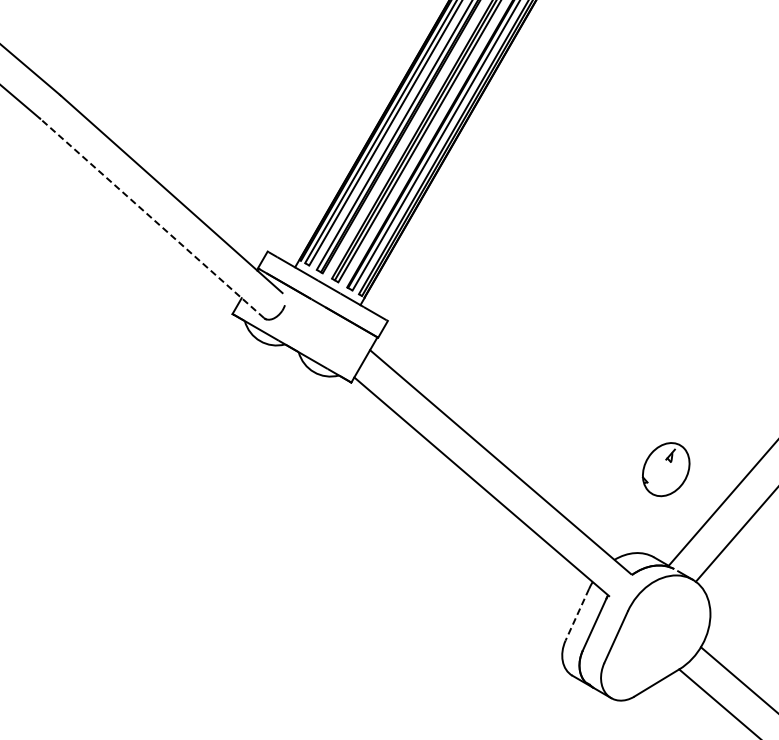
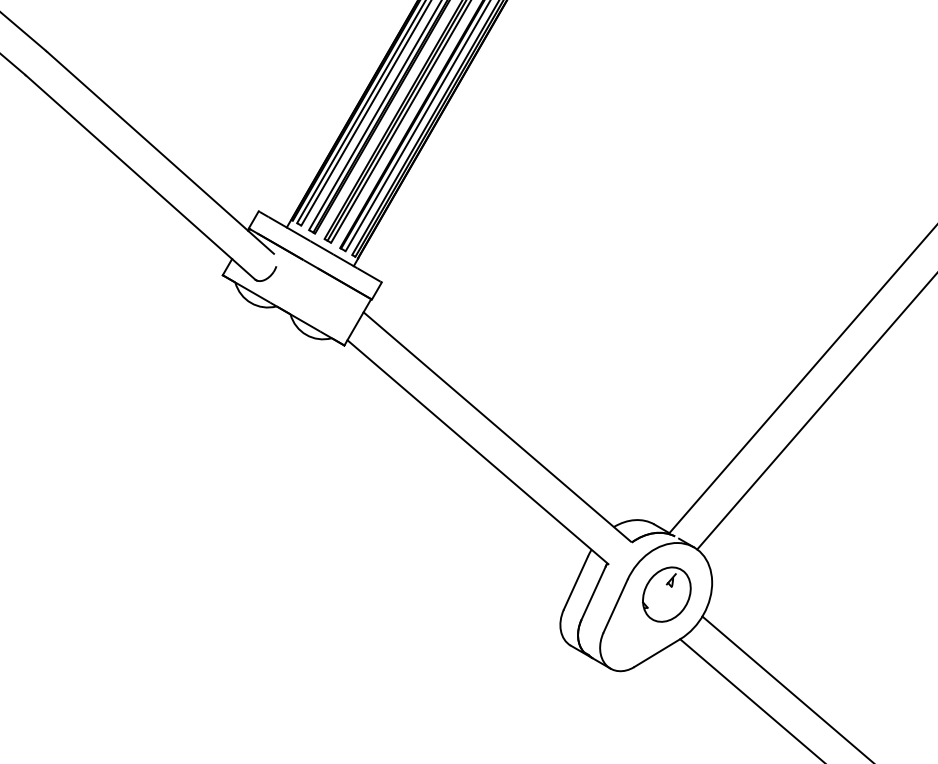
line: (152, 218) -> (140, 177), dashed -> solid
part: (665, 469) -> (666, 594), moved
line: (576, 614) -> (575, 583), dashed -> solid

